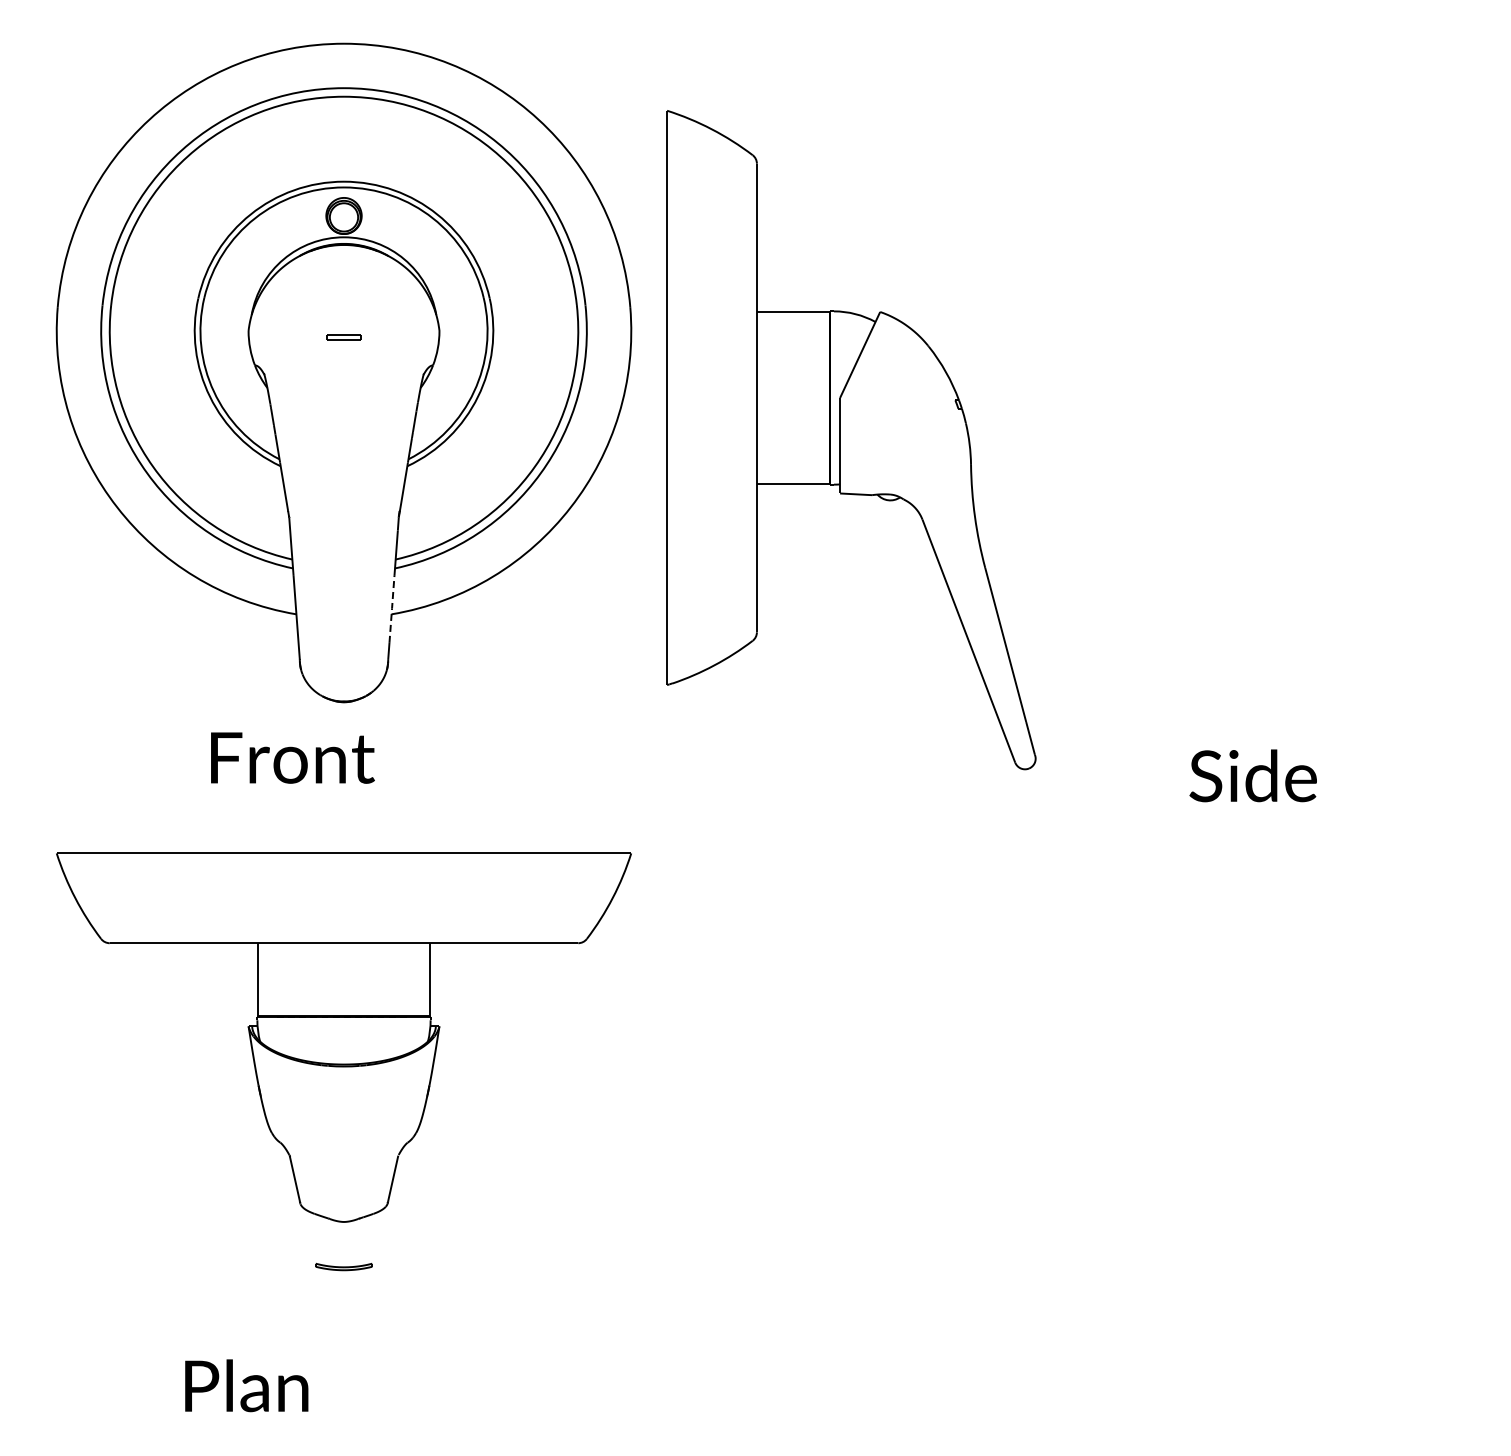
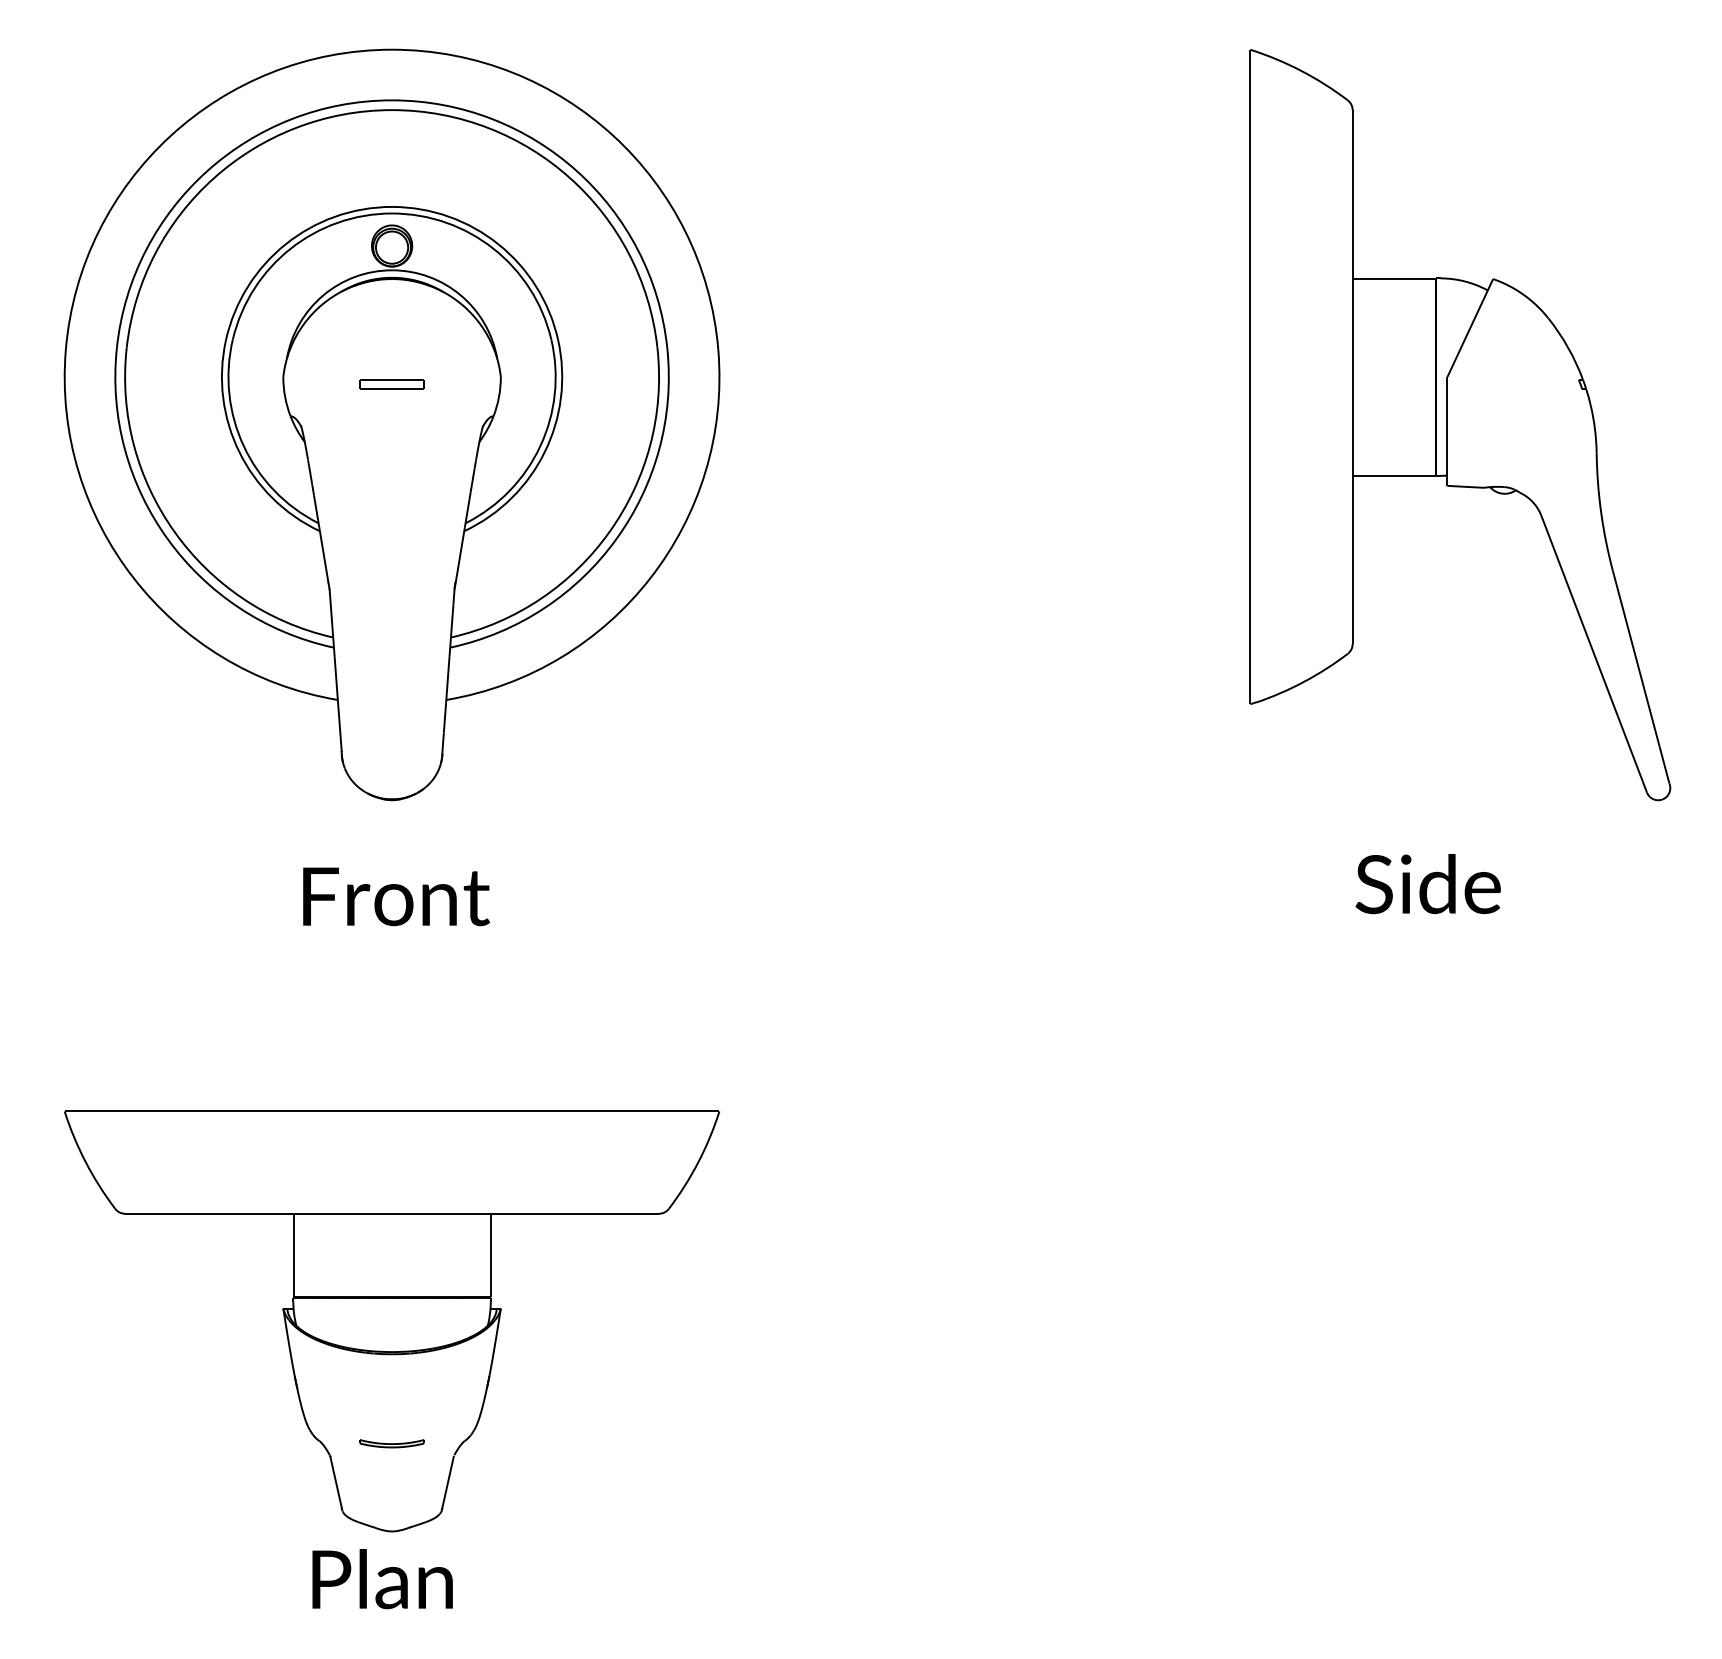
part: (343, 337) -> (391, 384), size x1.67
part: (851, 440) -> (1460, 425), moved
line: (392, 608) -> (447, 693), dashed -> solid
text: (292, 757) -> (396, 896), moved
part: (343, 1037) -> (391, 1321), moved
text: (246, 1385) -> (382, 1578), moved

